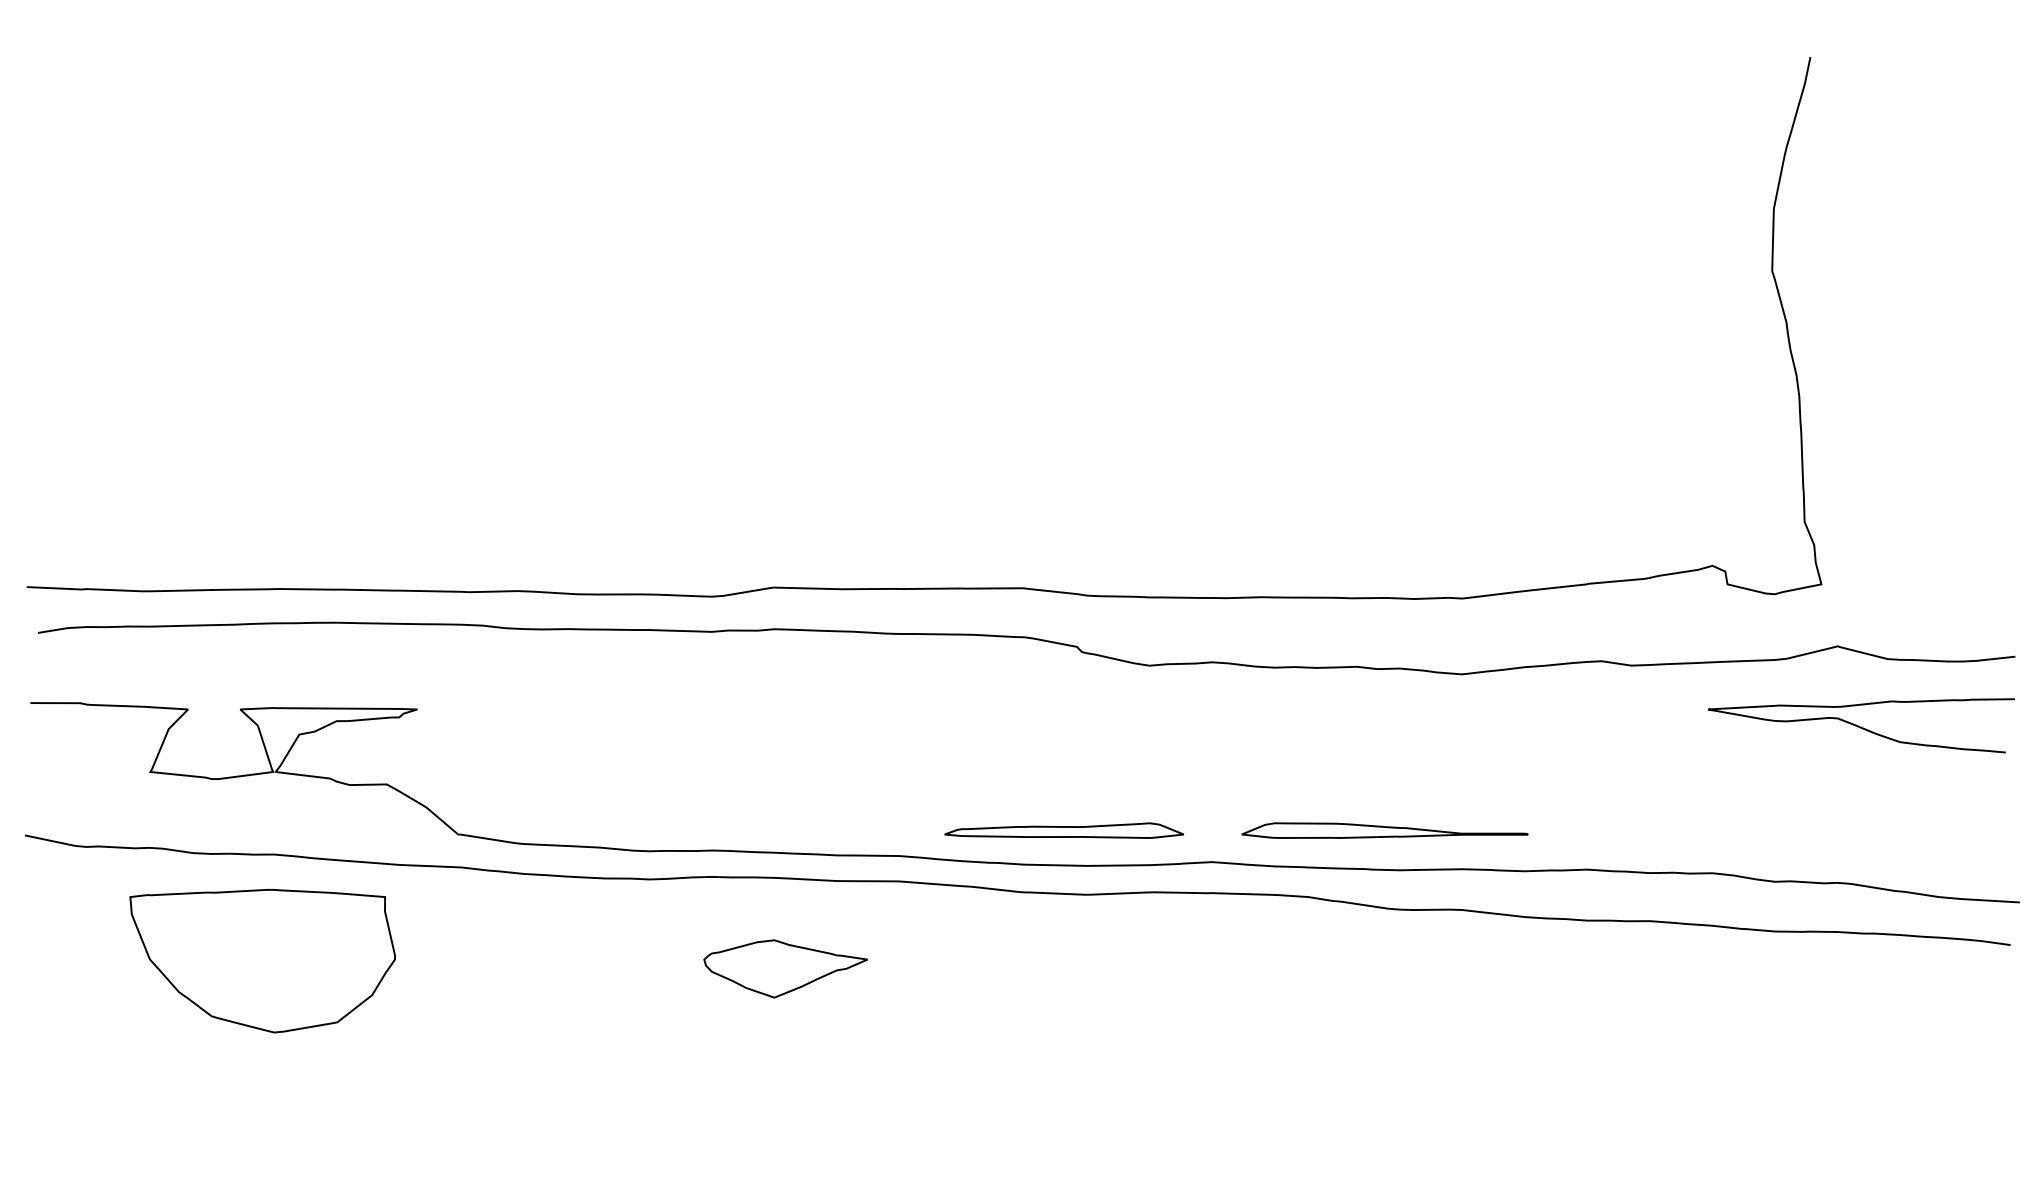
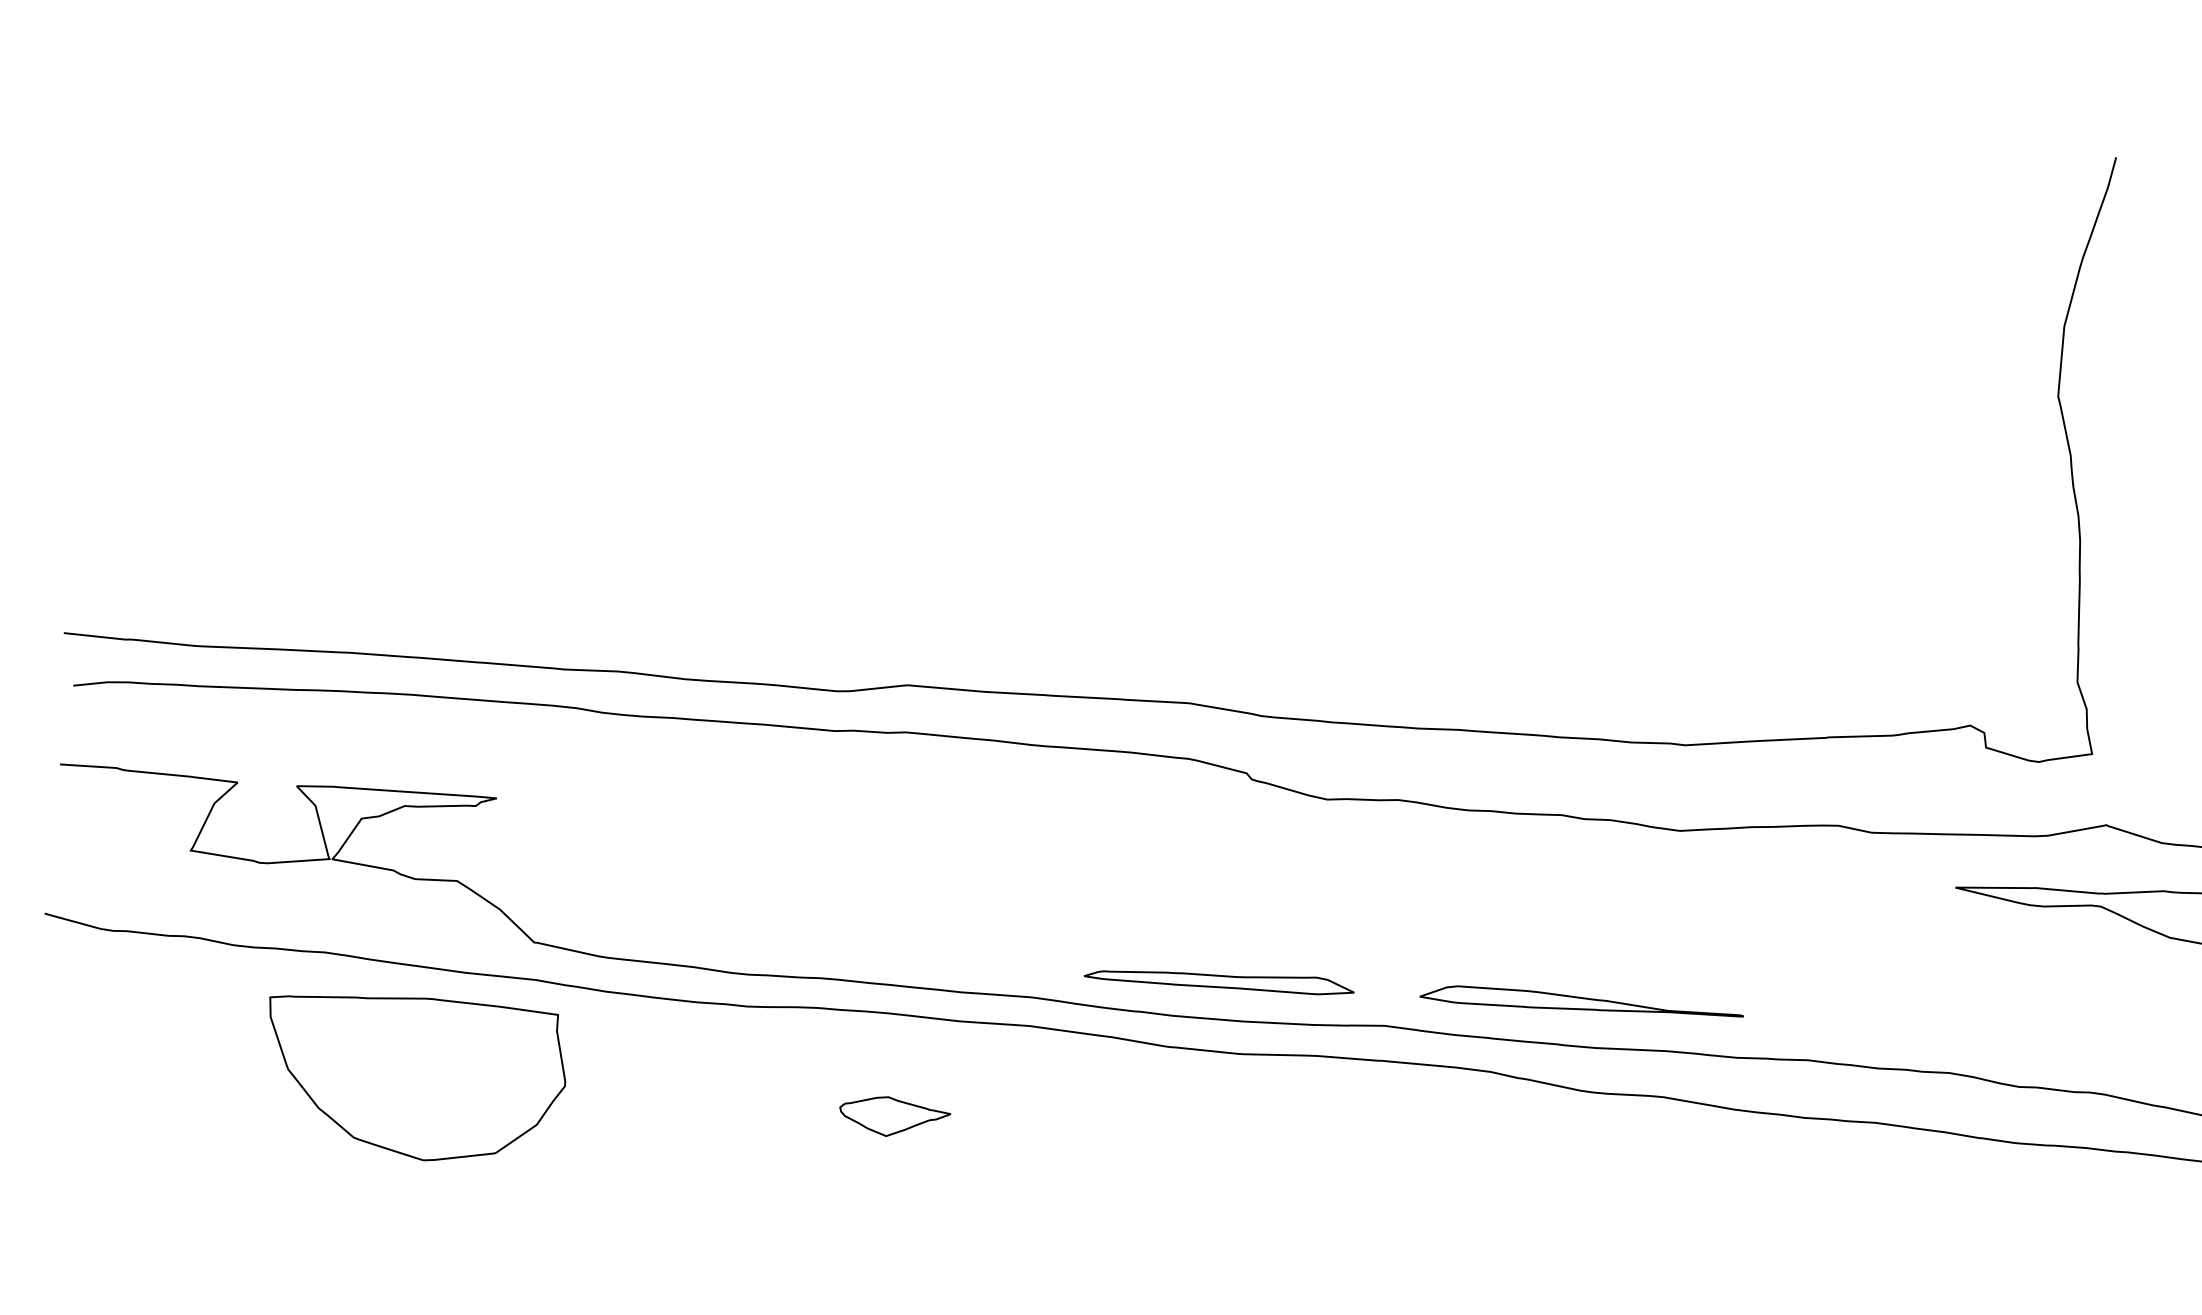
part: (262, 961) -> (415, 1079), moved
part: (785, 968) -> (894, 1116), size x0.6

